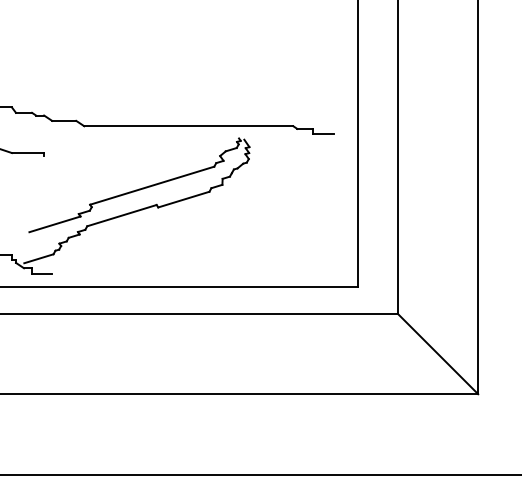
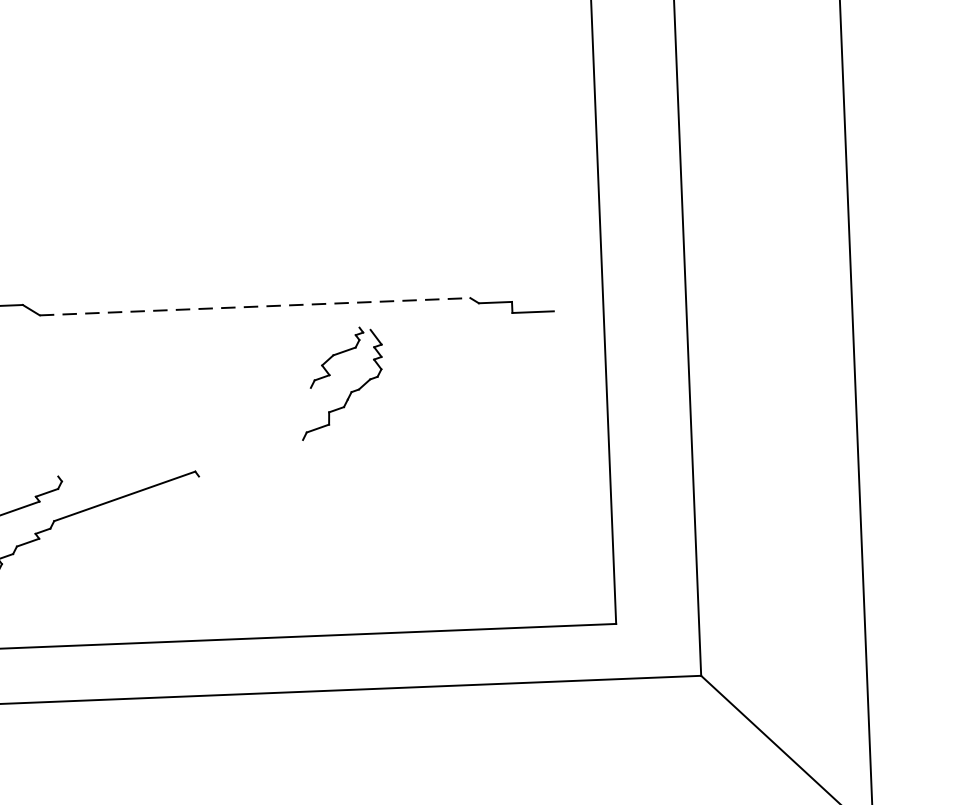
line: (188, 126) -> (254, 307), solid -> dashed
line: (152, 185) -> (185, 431), removed
line: (183, 199) -> (250, 458), removed

